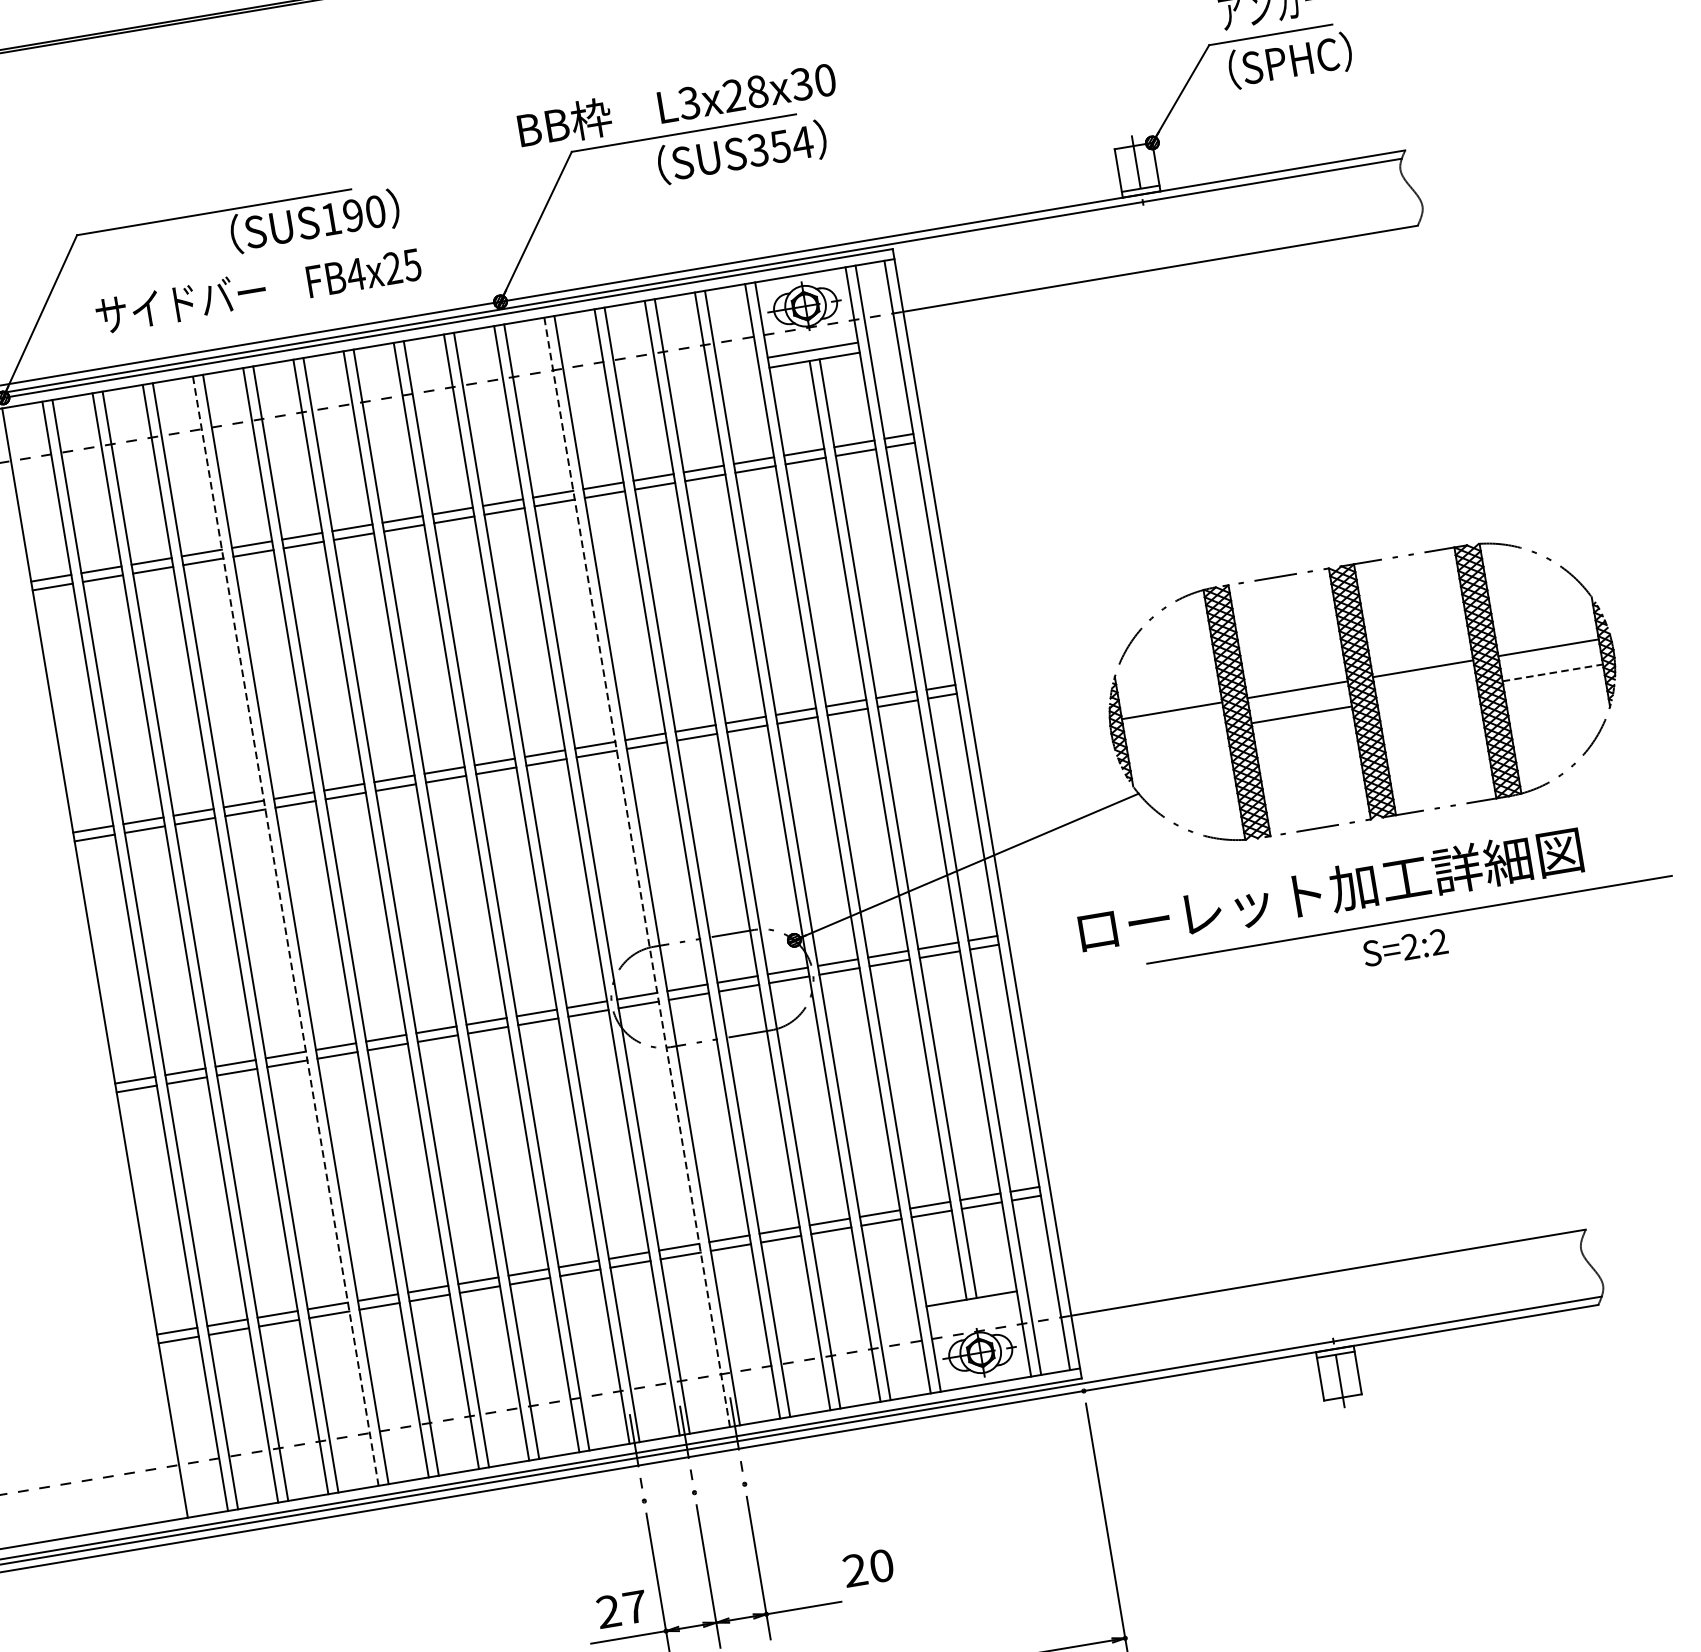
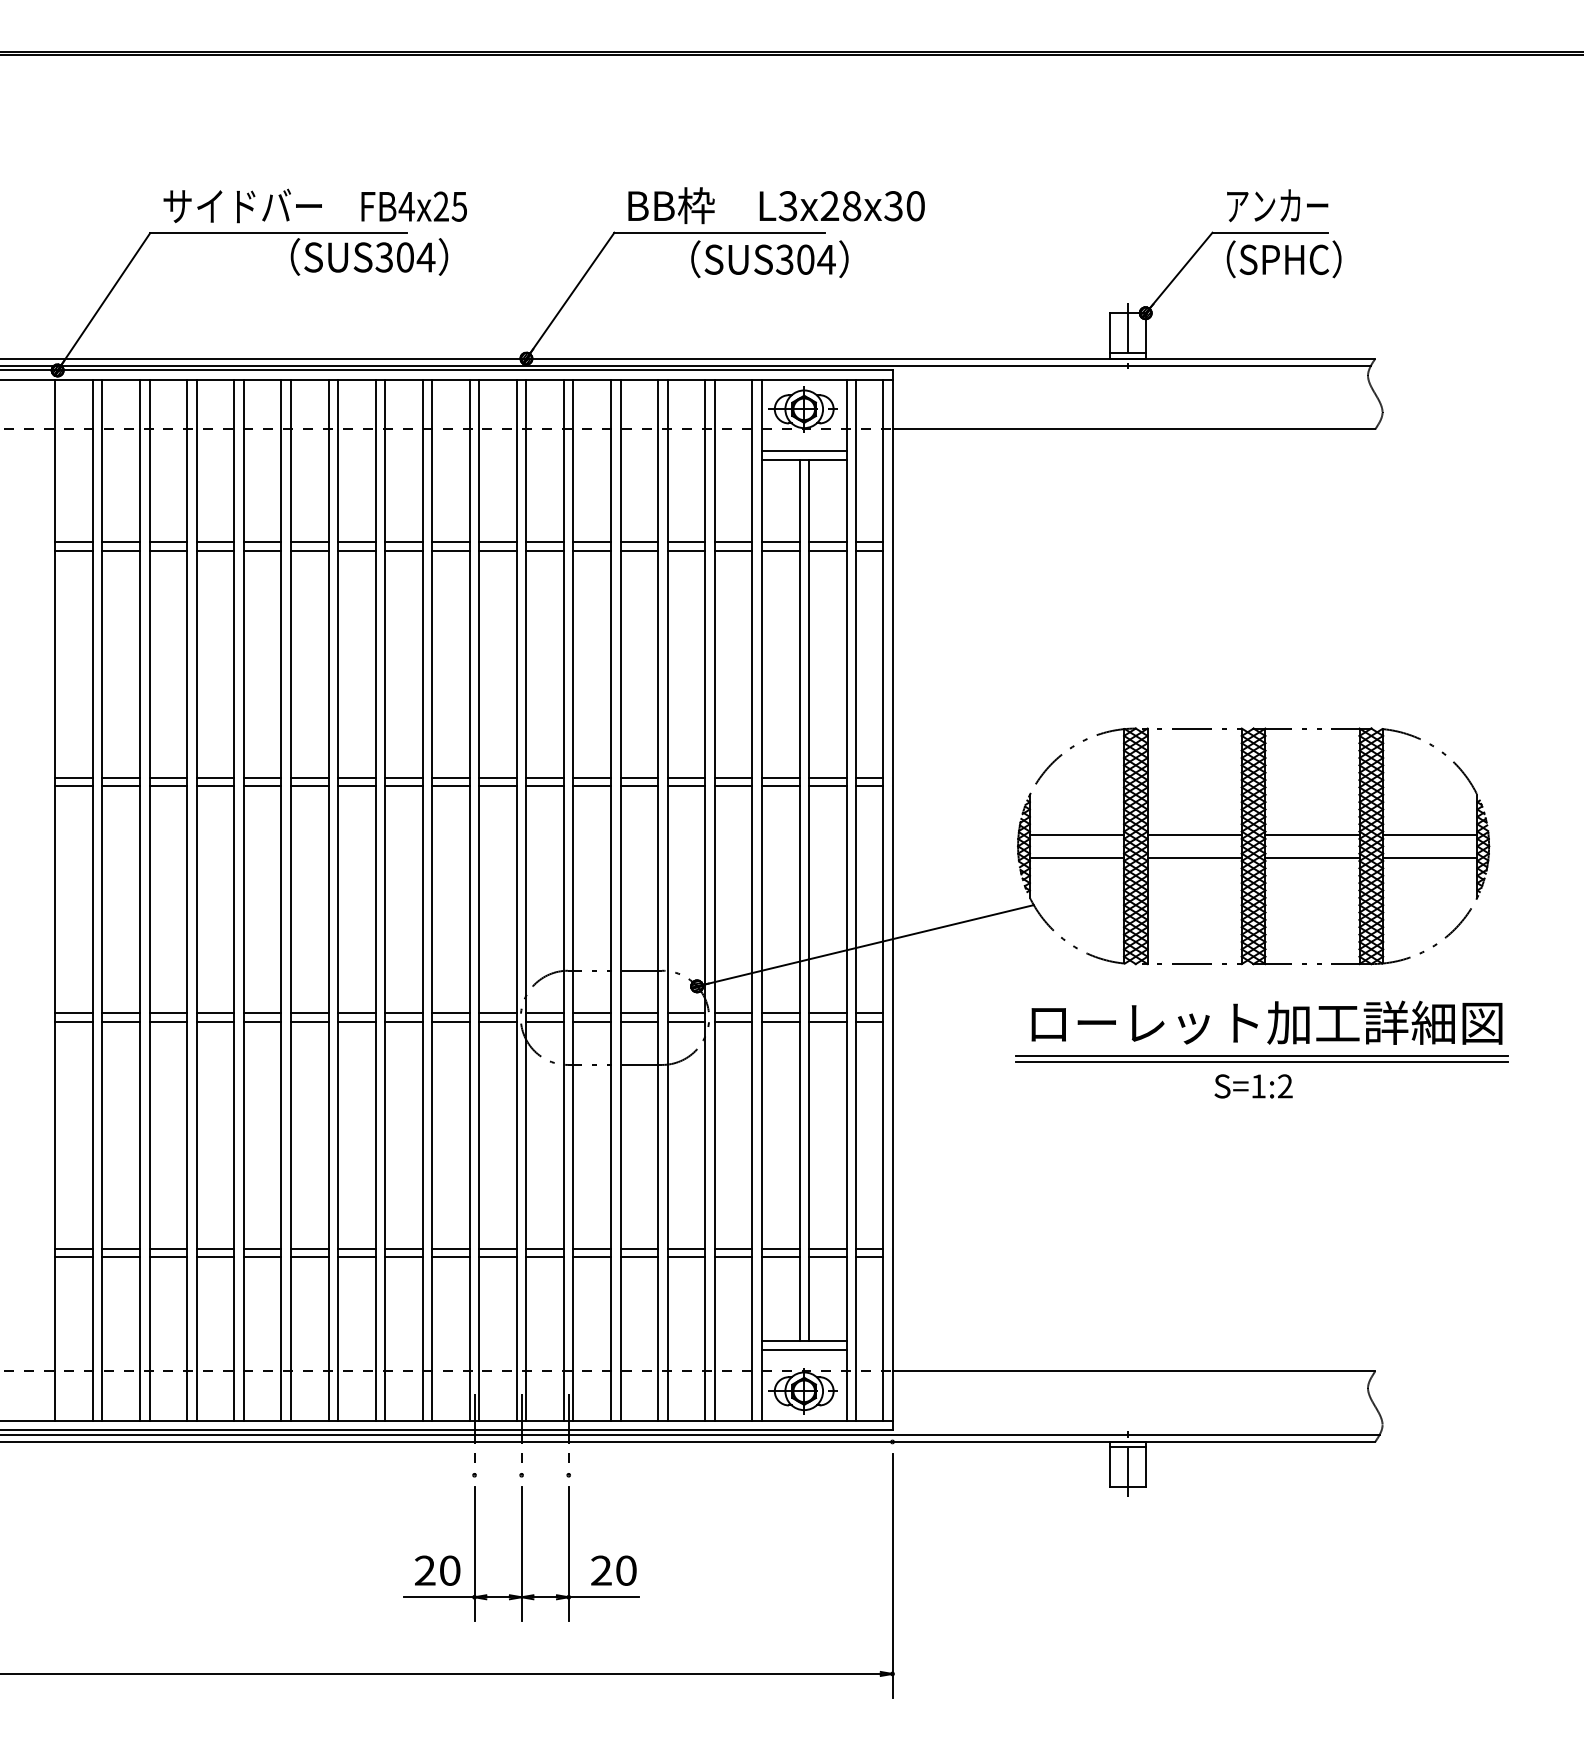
text: (676, 104) -> (776, 205), moved
text: (780, 146) -> (805, 259), SUS354 -> SUS304
text: (353, 215) -> (405, 257), SUS190 -> SUS304
text: (257, 289) -> (314, 205), moved
line: (1553, 673) -> (1430, 858), dashed -> solid
line: (1427, 694) -> (1312, 858), added
line: (1175, 736) -> (1076, 858), added
line: (637, 872) -> (564, 900), dashed -> solid
text: (1329, 890) -> (1266, 1022), moved
line: (1408, 913) -> (1261, 1055), added
line: (285, 931) -> (234, 900), dashed -> solid
text: (1410, 946) -> (1258, 1086), S=2:2 -> S=1:2
line: (972, 1309) -> (803, 1350), added
text: (868, 1568) -> (613, 1570), moved
text: (635, 1606) -> (450, 1570), 27 -> 20

